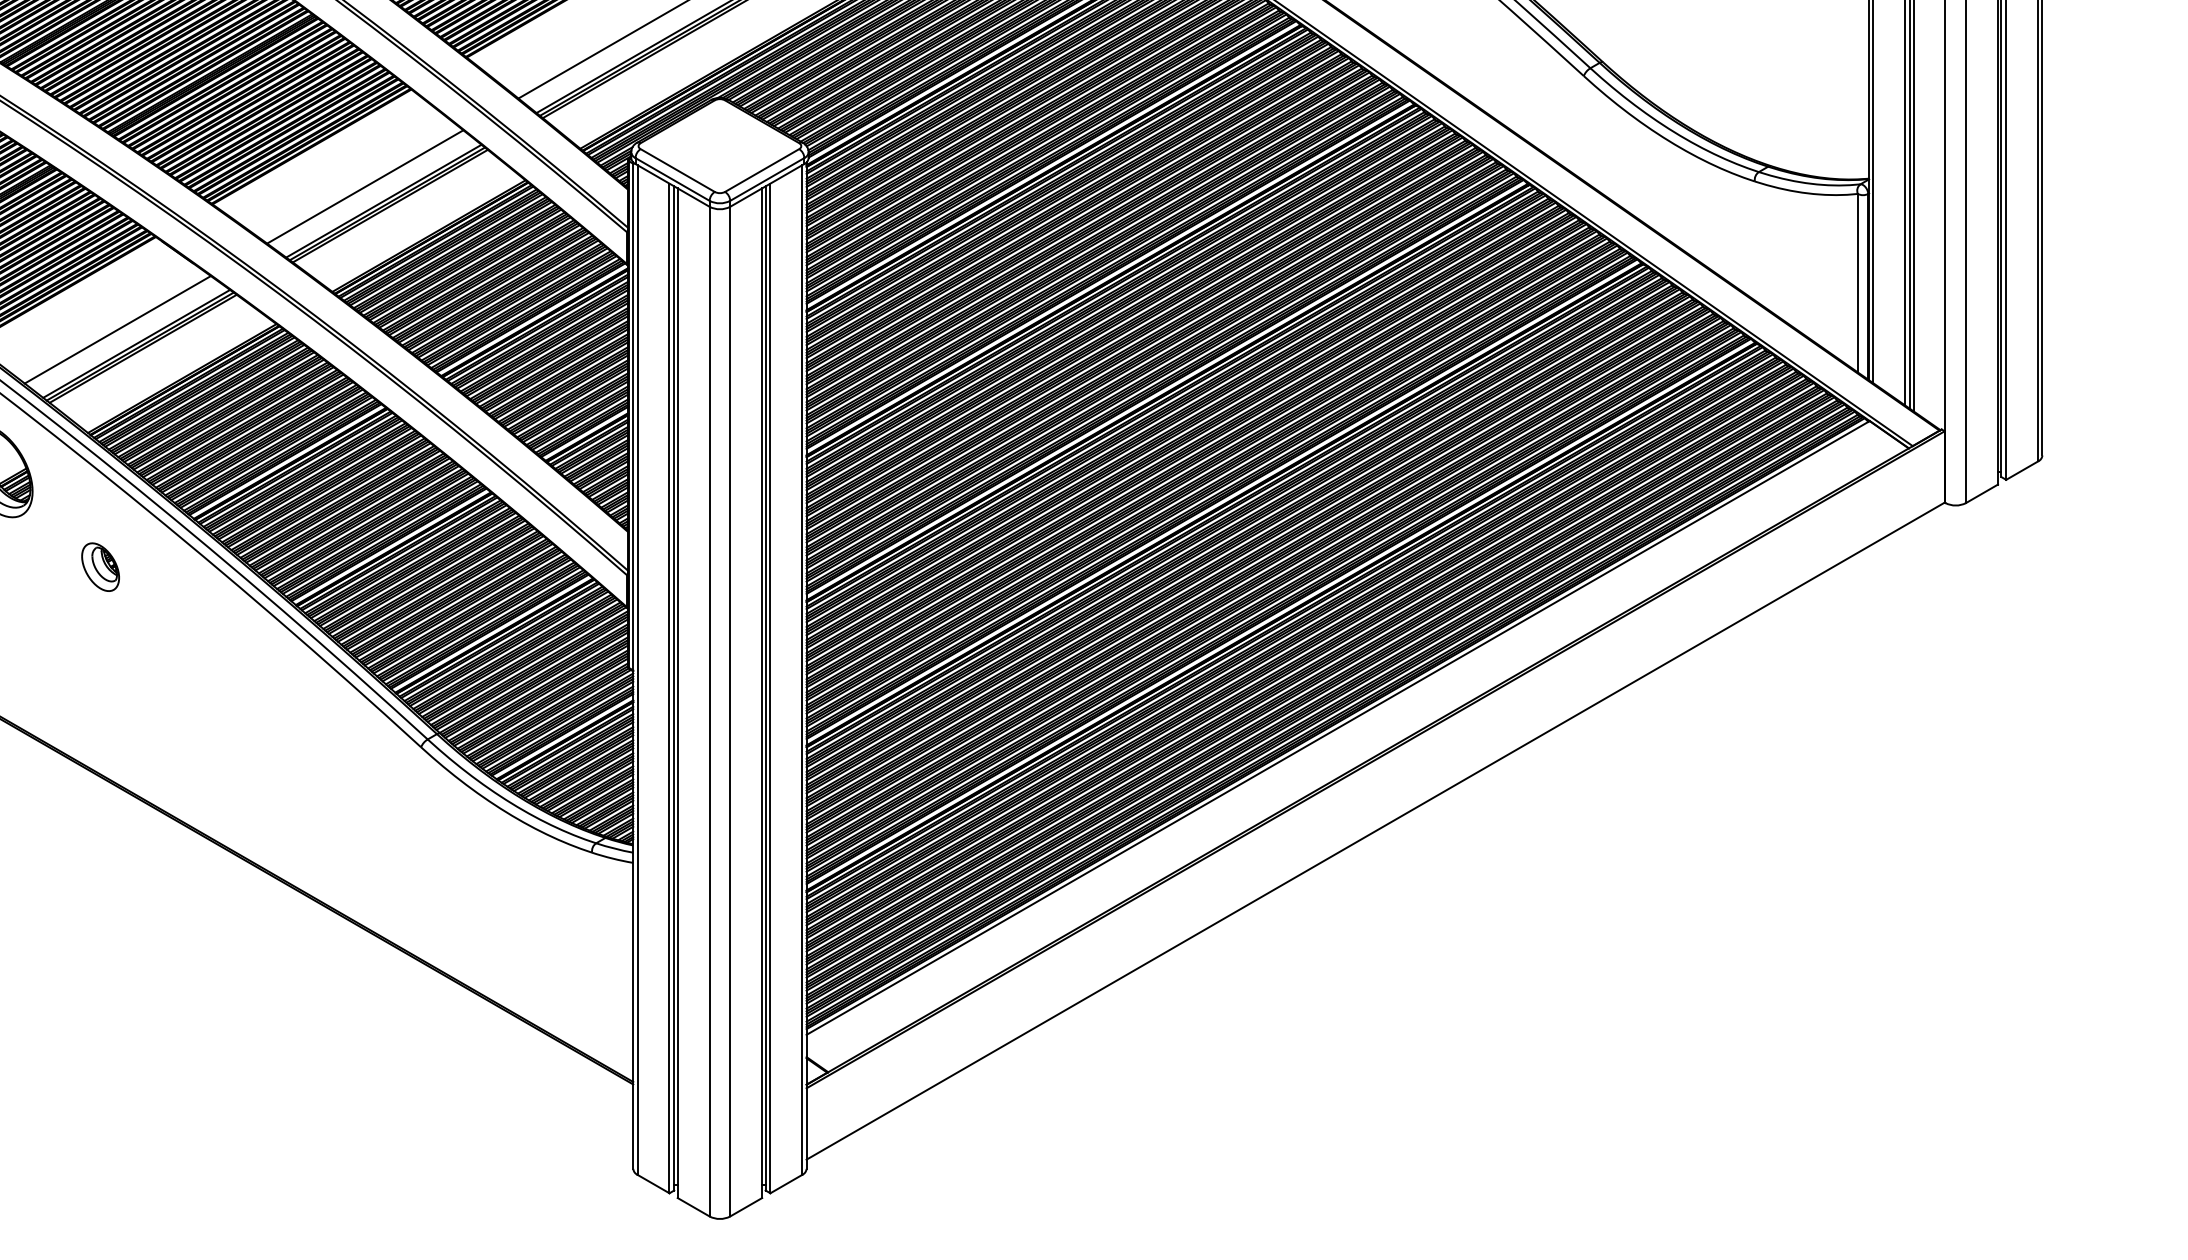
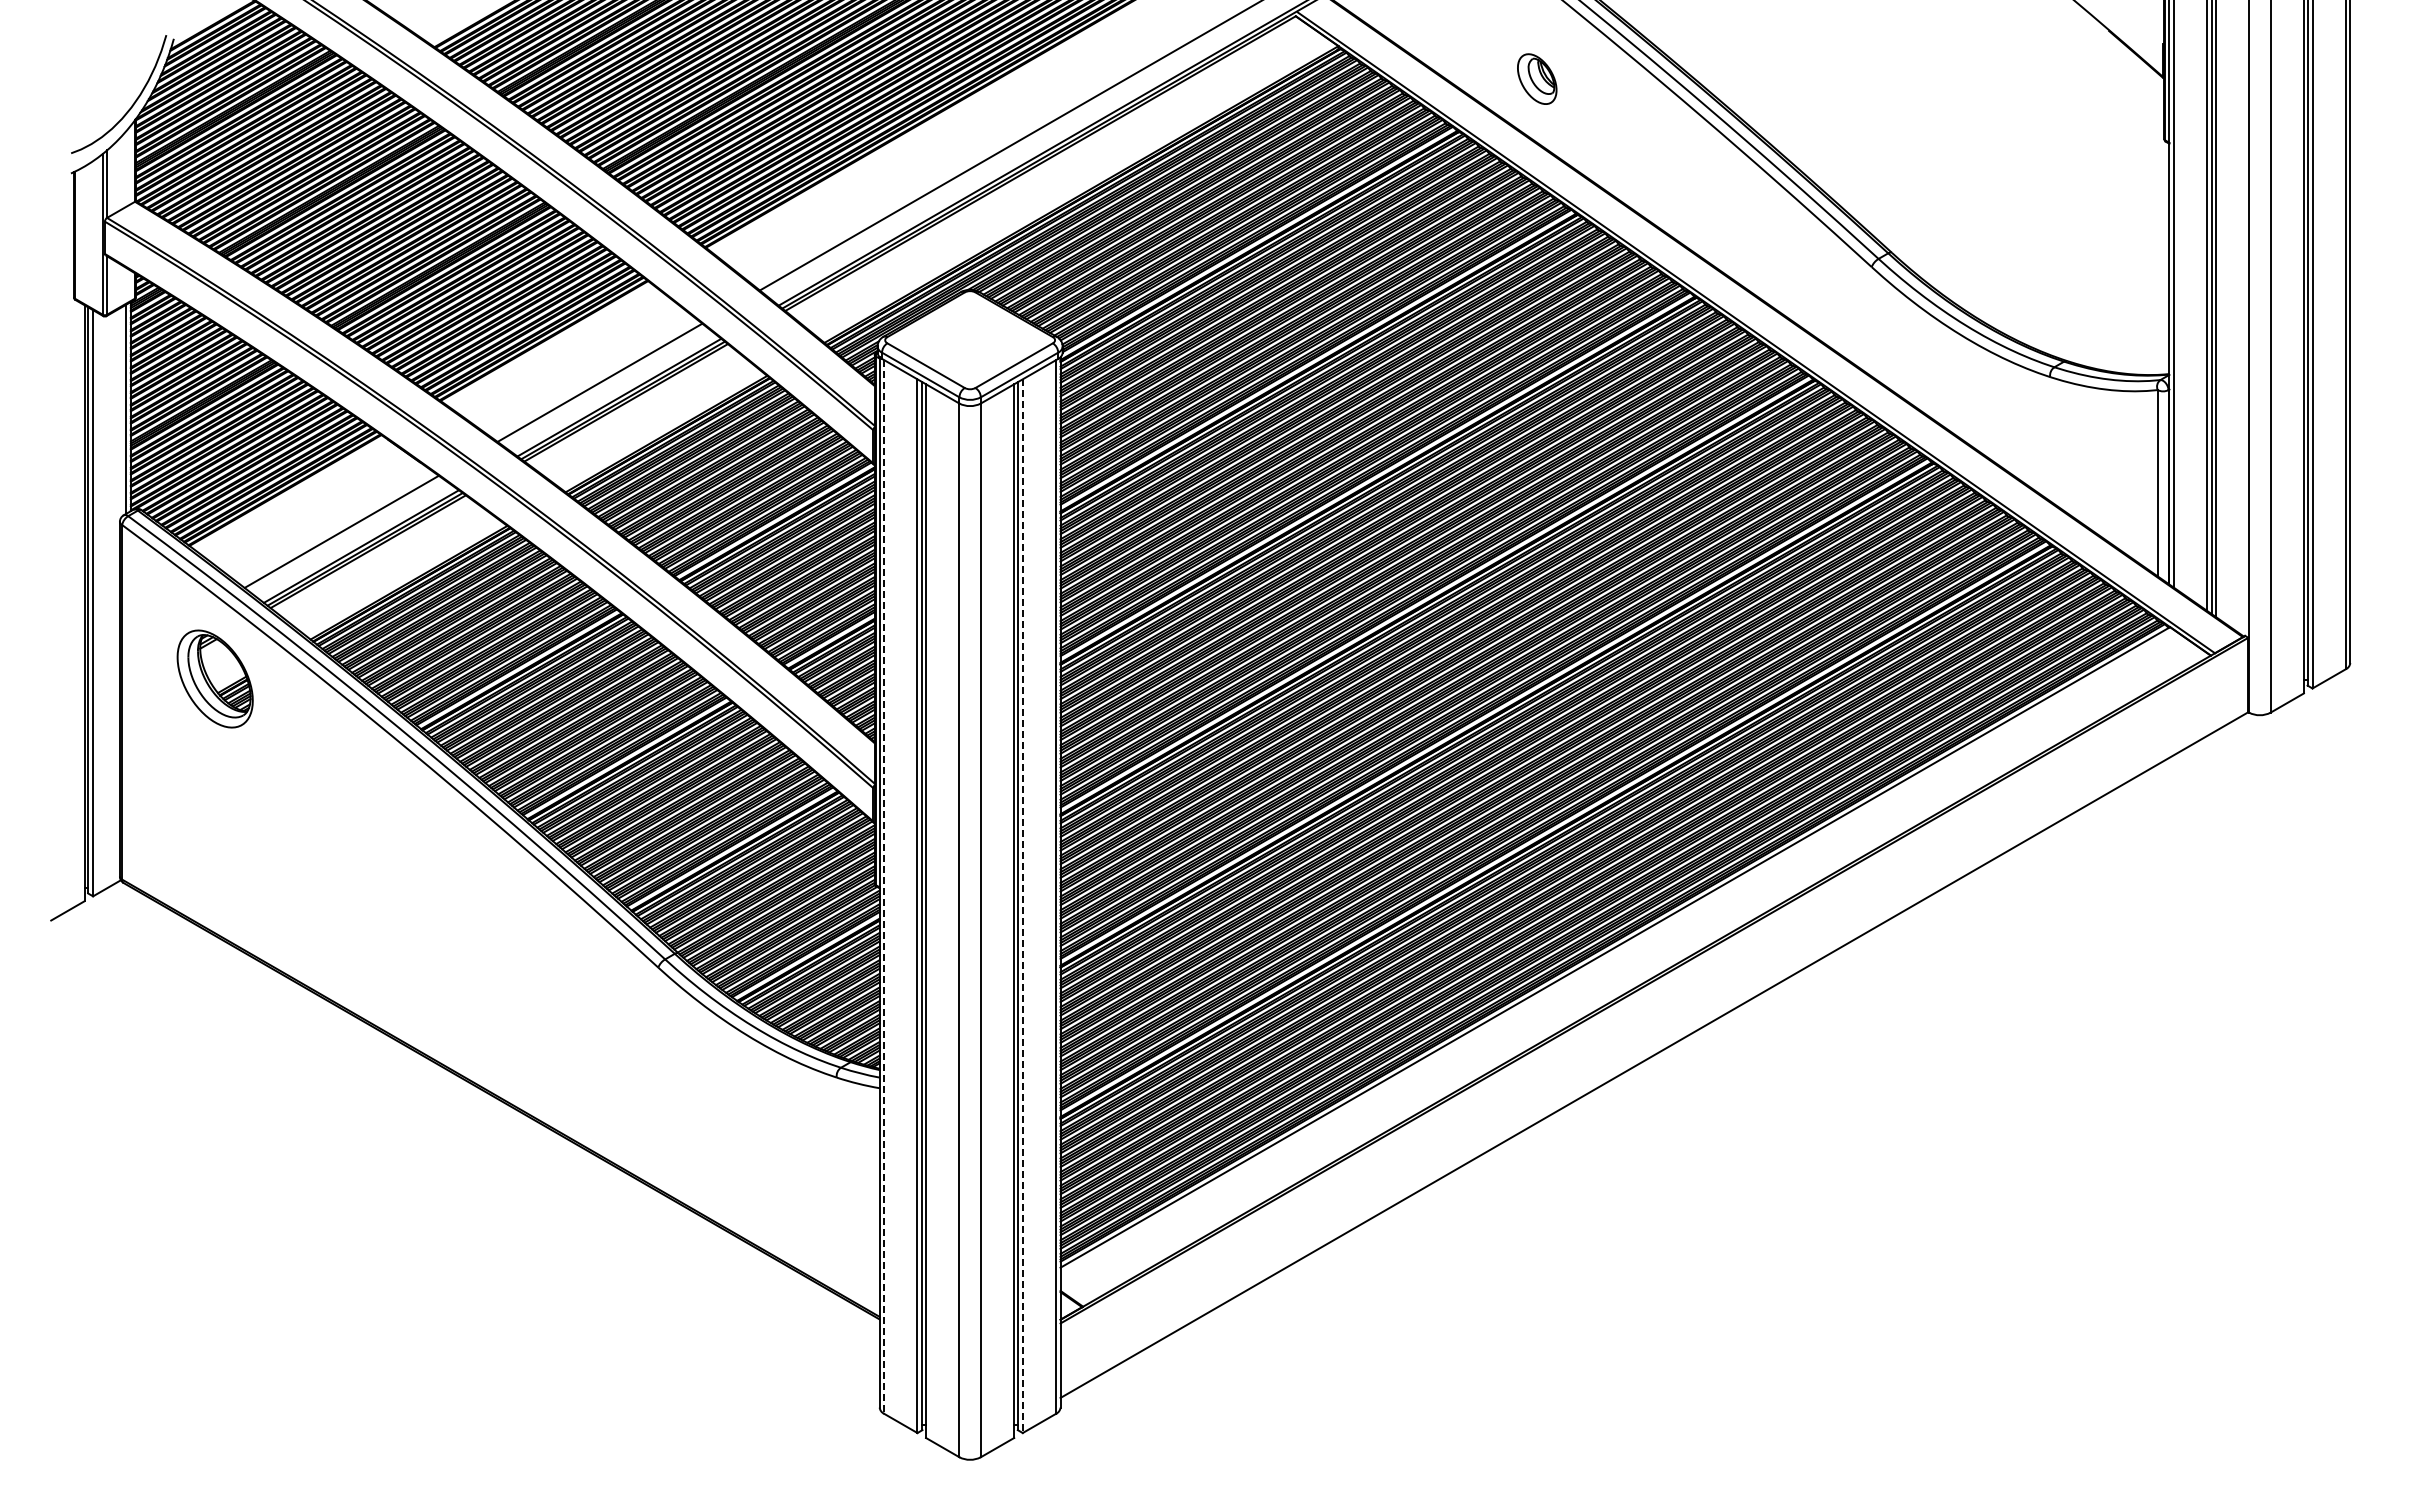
part: (100, 567) -> (323, 779), removed
line: (637, 669) -> (884, 886), solid -> dashed
line: (770, 688) -> (1022, 906), solid -> dashed

